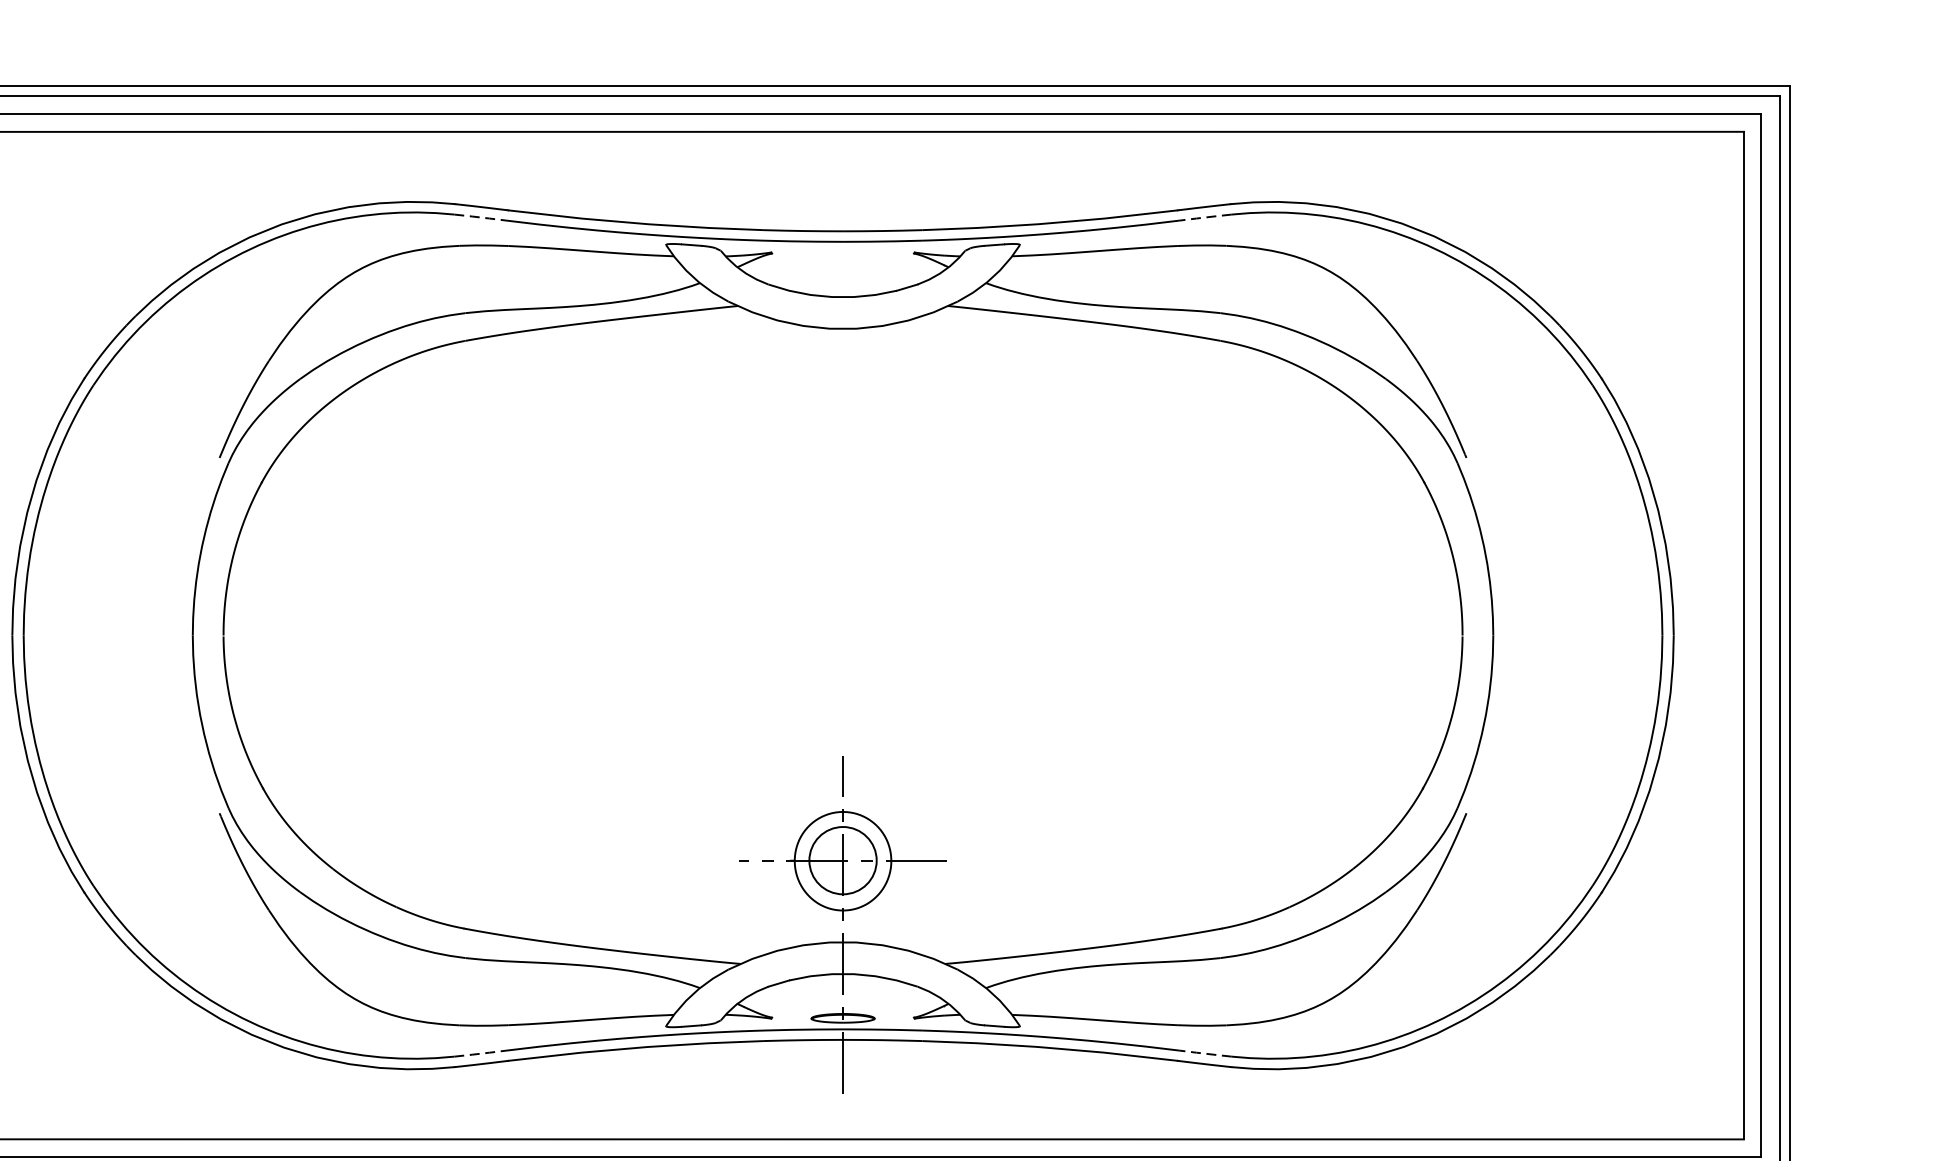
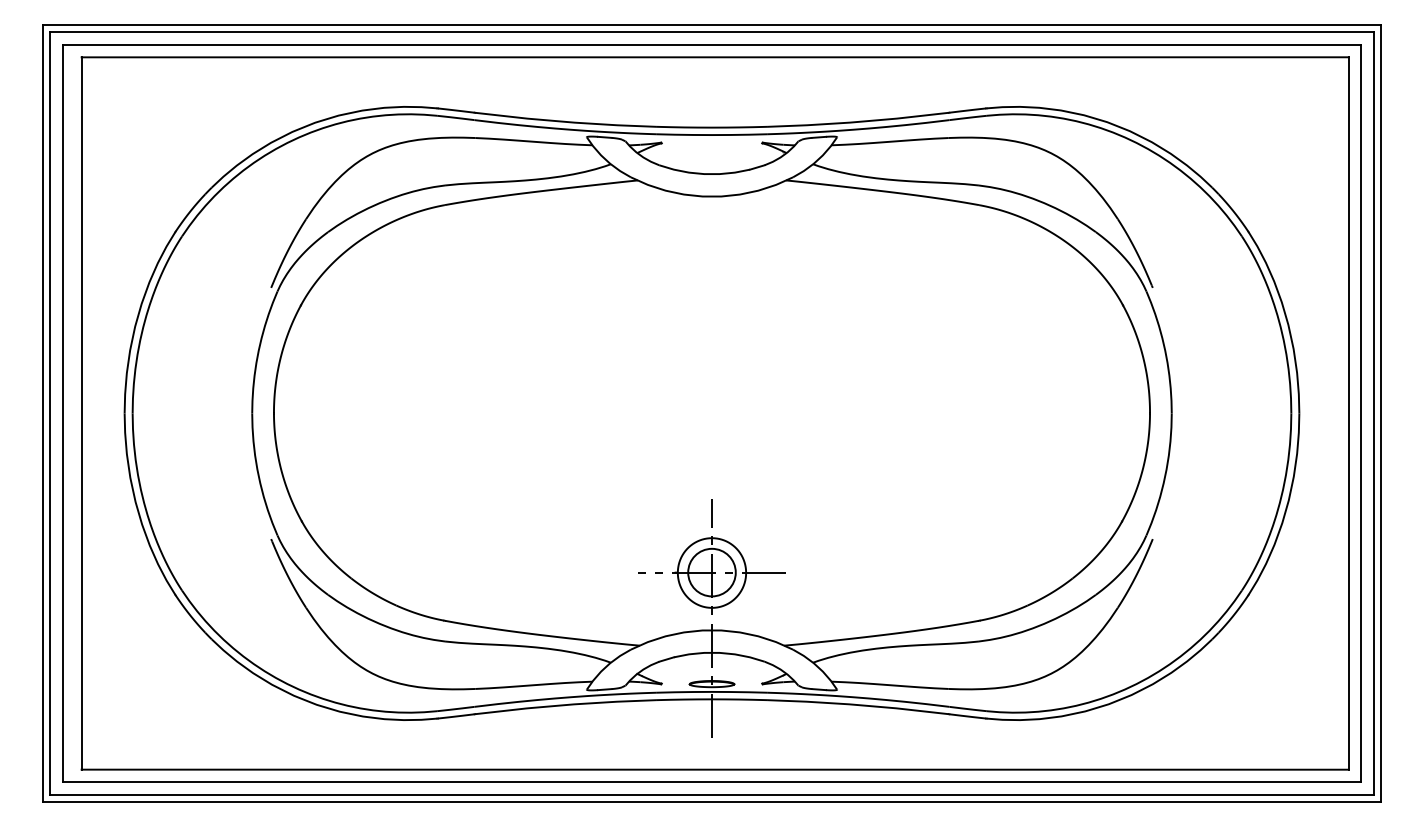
line: (481, 216) -> (456, 117), dashed -> solid
line: (1204, 216) -> (967, 117), dashed -> solid
line: (481, 1054) -> (456, 709), dashed -> solid
line: (1204, 1054) -> (967, 709), dashed -> solid

